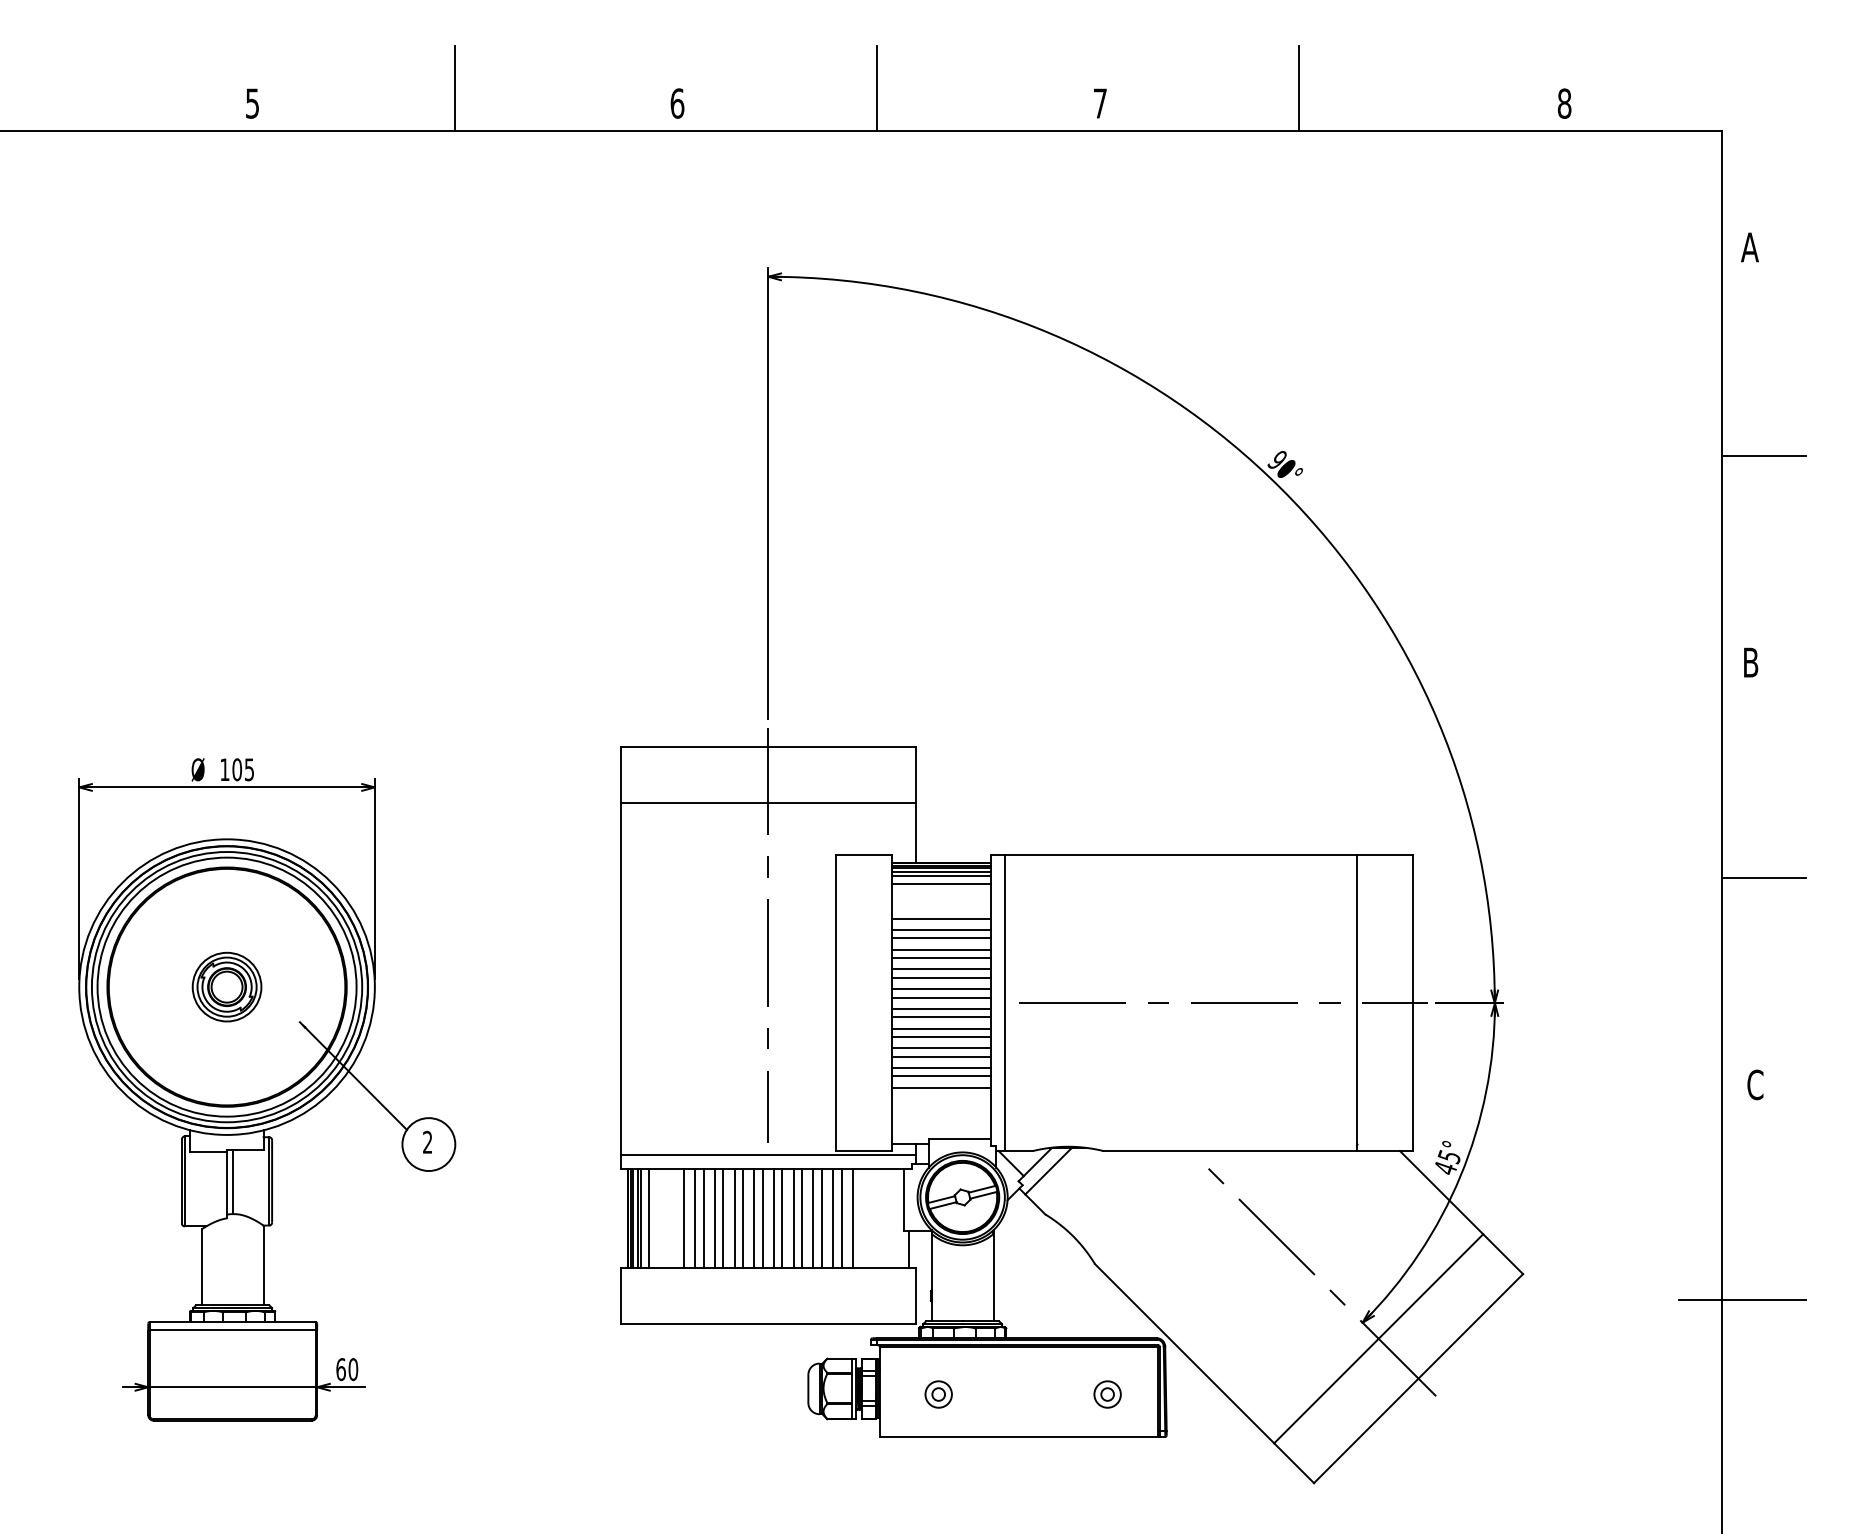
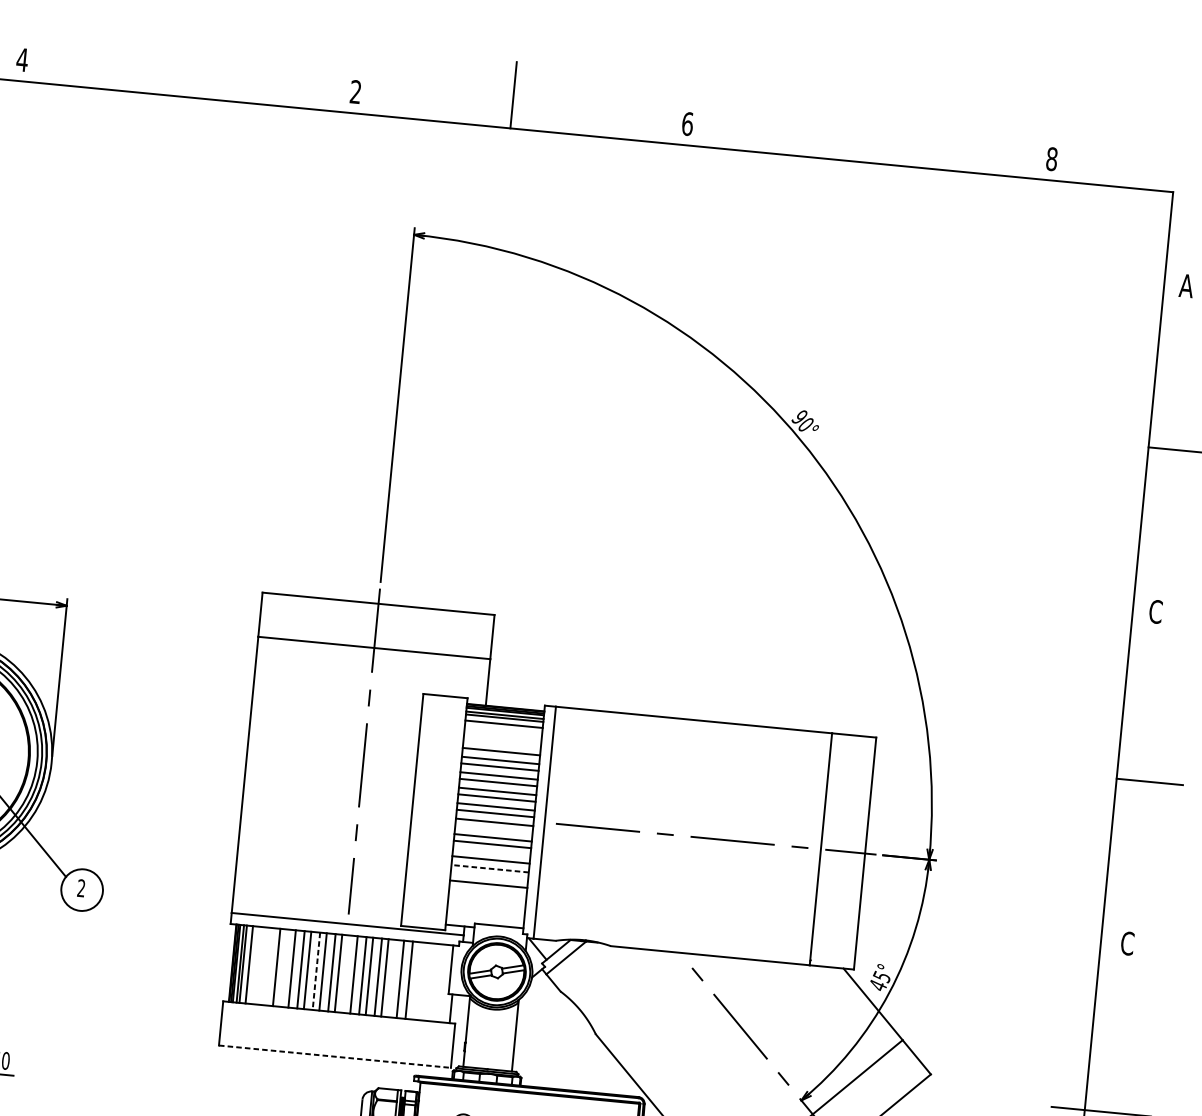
line: (454, 88) -> (182, 63), removed
line: (1299, 88) -> (845, 127), removed
text: (252, 103) -> (22, 59), 5 -> 4
text: (677, 103) -> (355, 92), 6 -> 2
text: (1100, 103) -> (687, 123), 7 -> 6
text: (1750, 662) -> (1155, 611), B -> C
line: (941, 1017) -> (493, 829), removed
line: (941, 1048) -> (491, 853), removed
line: (941, 1067) -> (490, 868), solid -> dashed
line: (941, 1076) -> (489, 875), removed
line: (695, 1218) -> (285, 968), removed
line: (774, 1218) -> (347, 974), removed
line: (833, 1218) -> (394, 978), removed
line: (734, 1219) -> (316, 972), solid -> dashed
line: (768, 1324) -> (335, 1056), solid -> dashed

